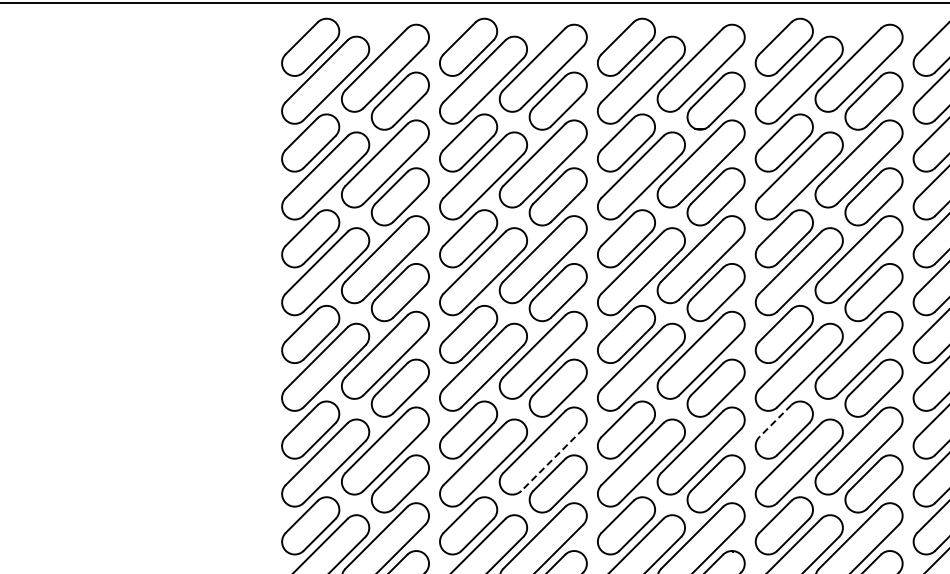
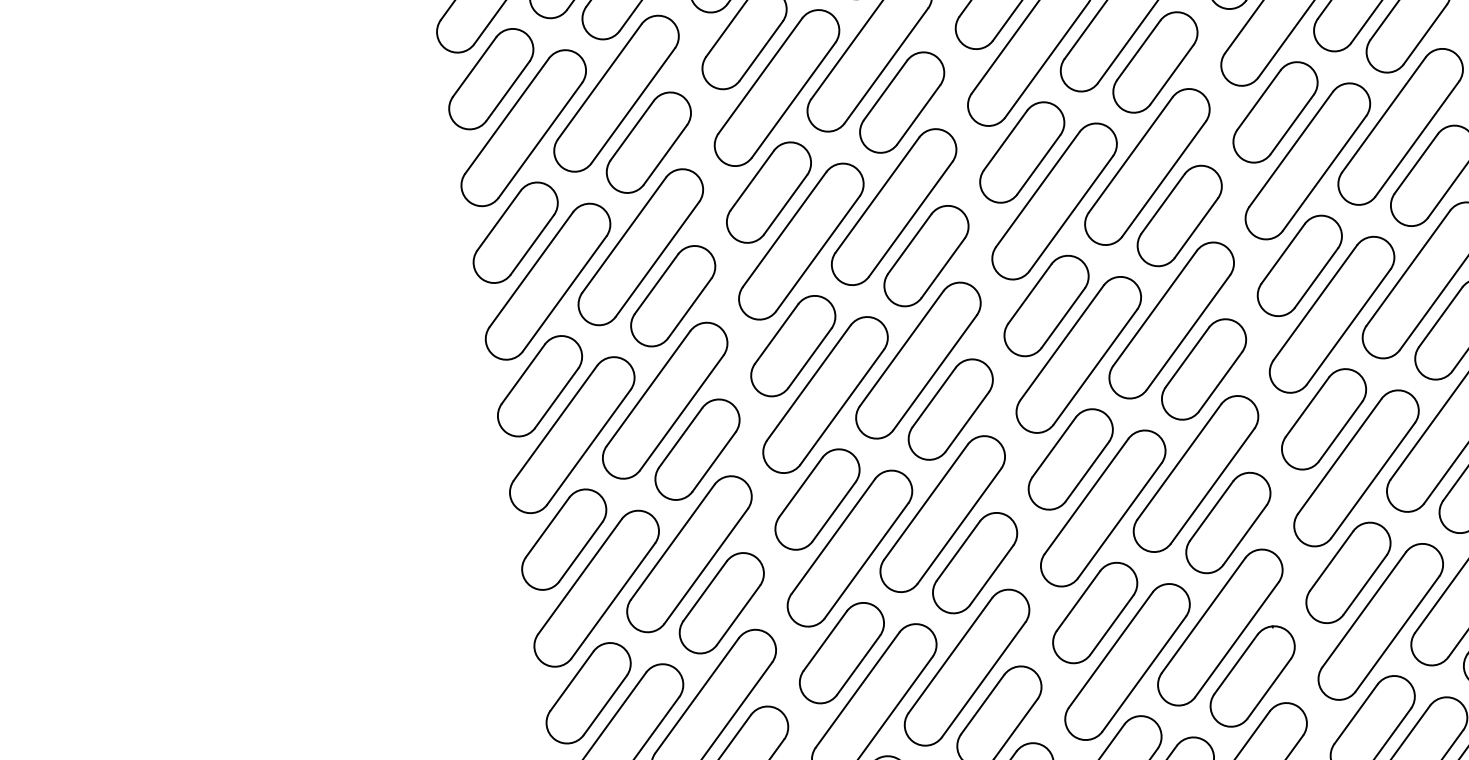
line: (775, 421) -> (1307, 407), dashed -> solid
line: (552, 460) -> (959, 526), dashed -> solid

